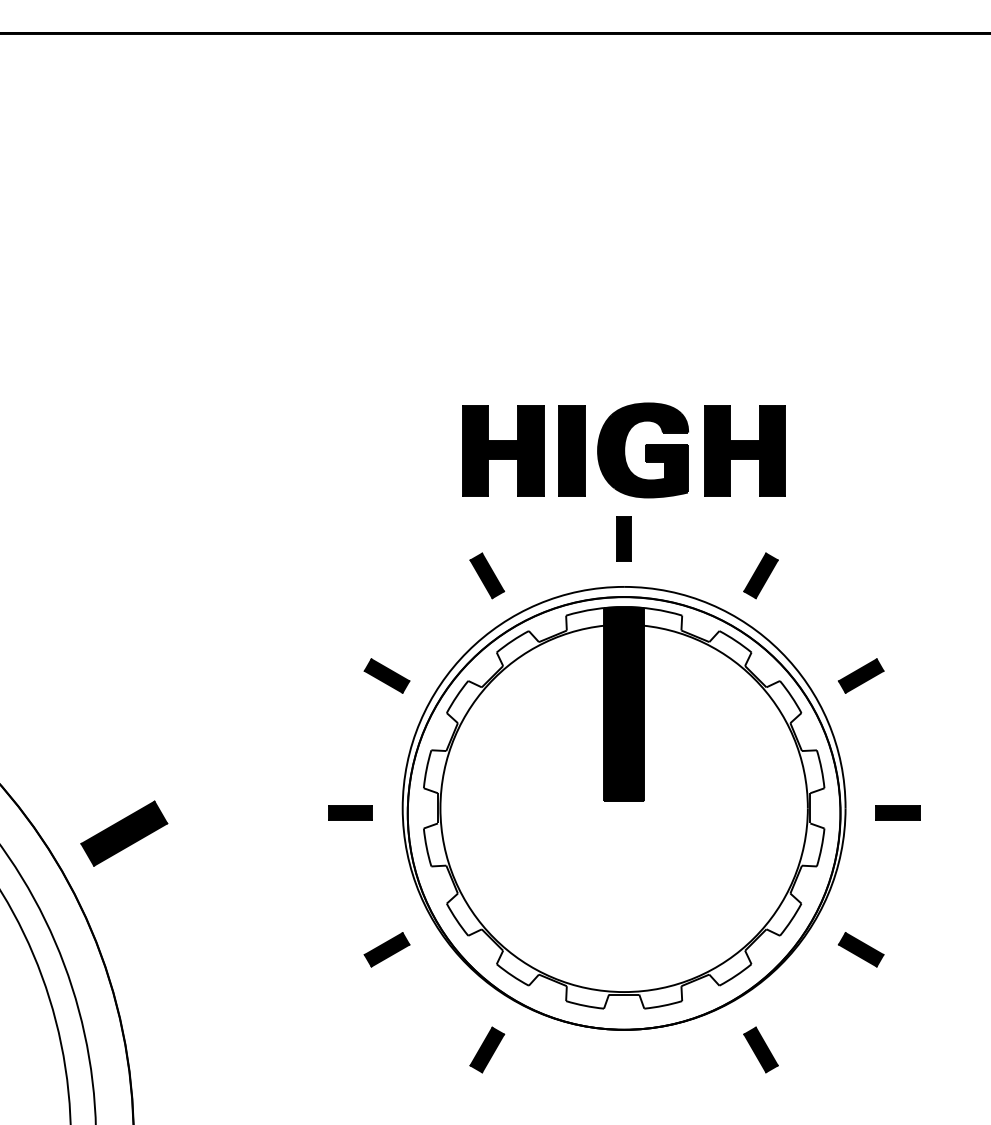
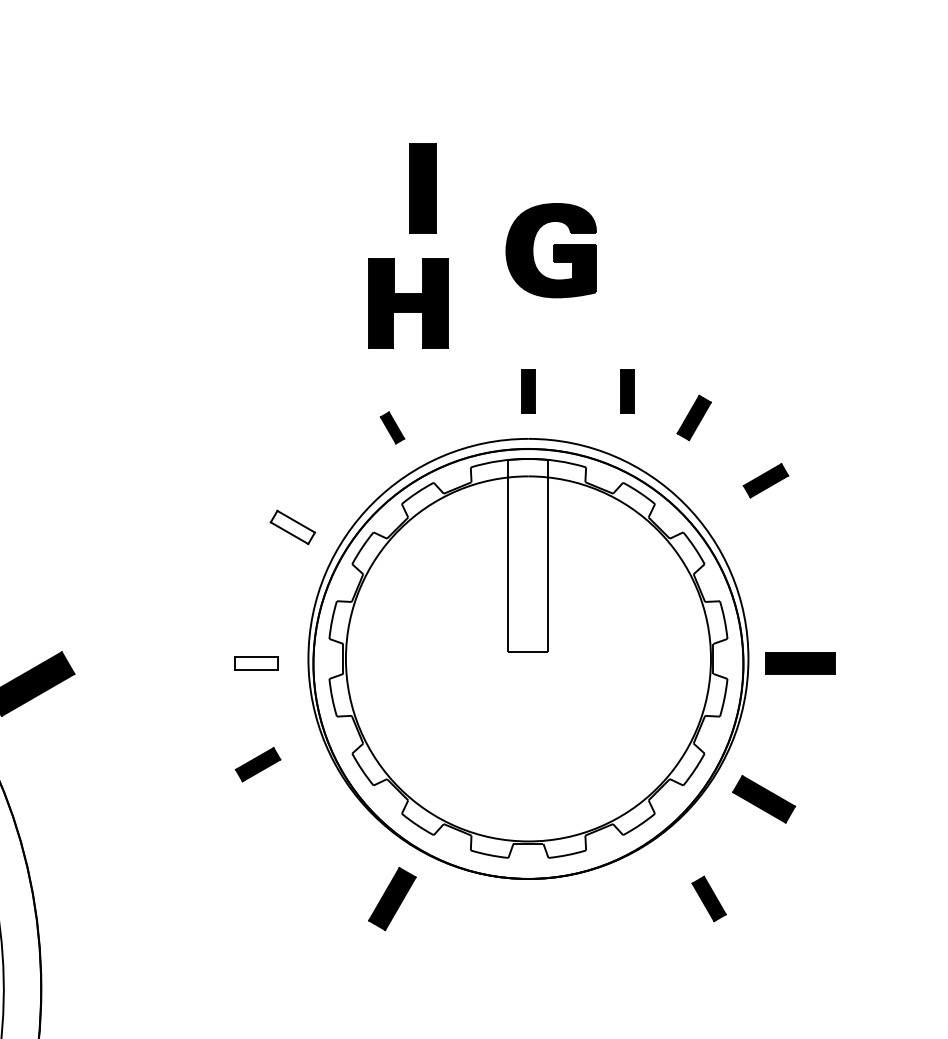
part: (571, 450) -> (422, 188), moved
part: (643, 450) -> (551, 250), moved
part: (744, 450) -> (648, 303), removed
part: (723, 538) -> (627, 390), added
part: (487, 575) -> (392, 427), size x0.7
part: (760, 575) -> (693, 417), moved
fill: (386, 675) -> (292, 526), removed
part: (861, 675) -> (766, 480), moved
fill: (624, 704) -> (528, 555), removed
fill: (350, 812) -> (256, 663), removed
part: (897, 812) -> (800, 663), size x1.6
part: (386, 949) -> (257, 764), moved
part: (860, 949) -> (763, 799), size x1.4
part: (487, 1049) -> (392, 898), size x1.4
part: (760, 1049) -> (708, 898), moved

